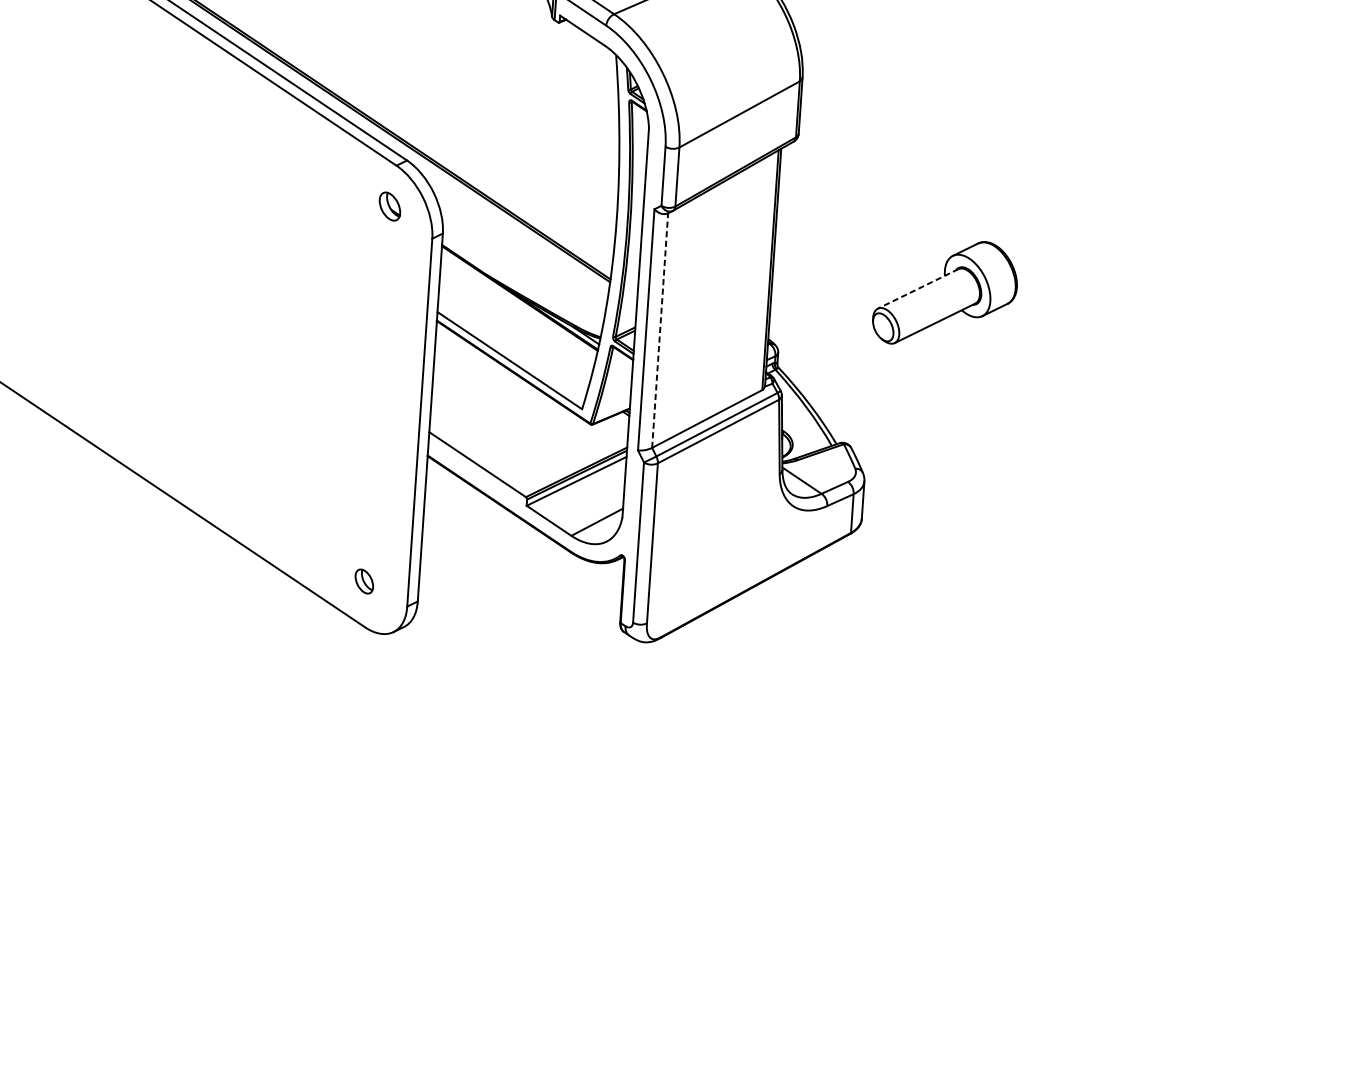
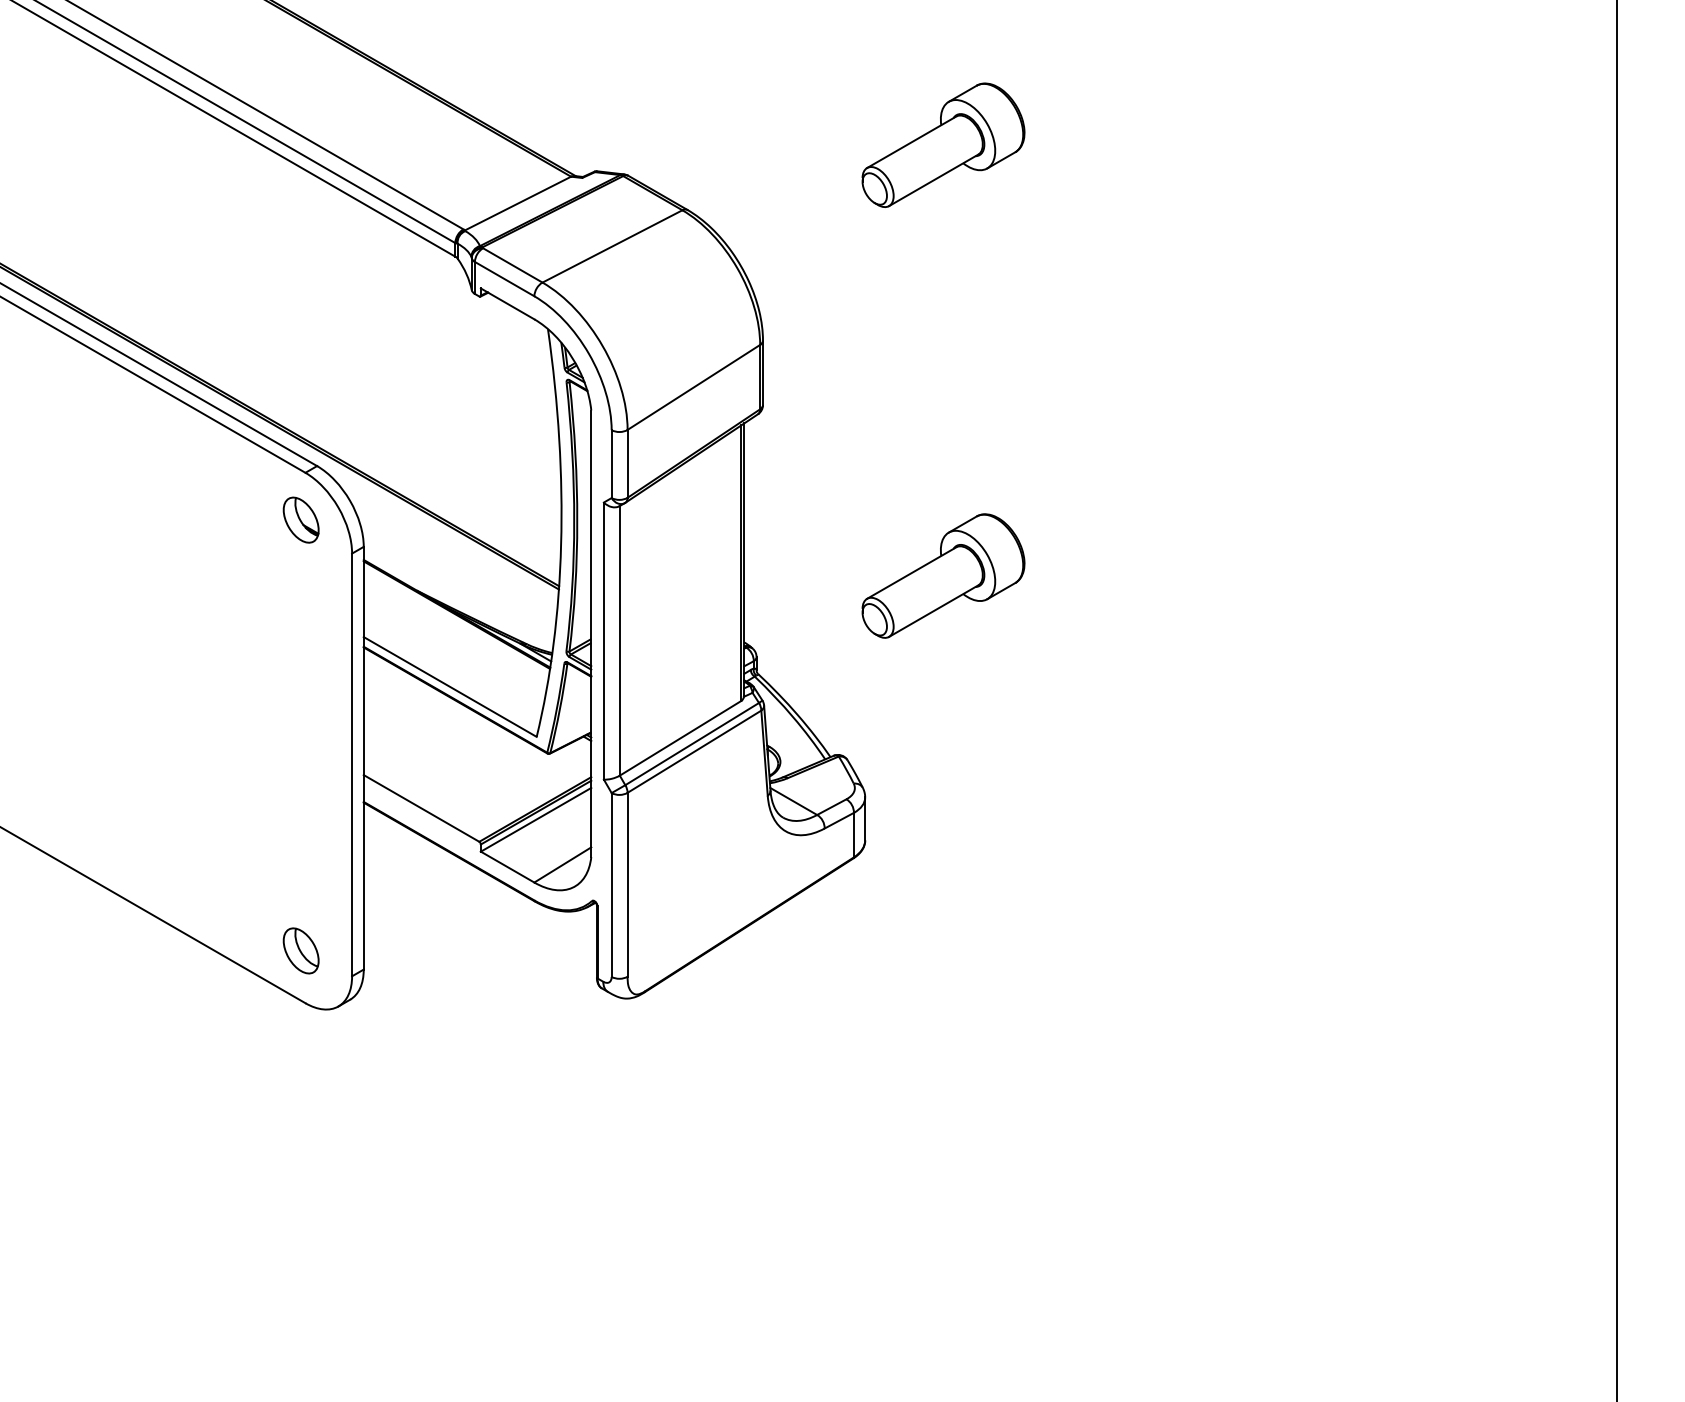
part: (389, 206) -> (300, 519), size x1.43
line: (917, 289) -> (911, 573), dashed -> solid
line: (659, 330) -> (619, 640), dashed -> solid
part: (363, 581) -> (300, 950), size x1.67

